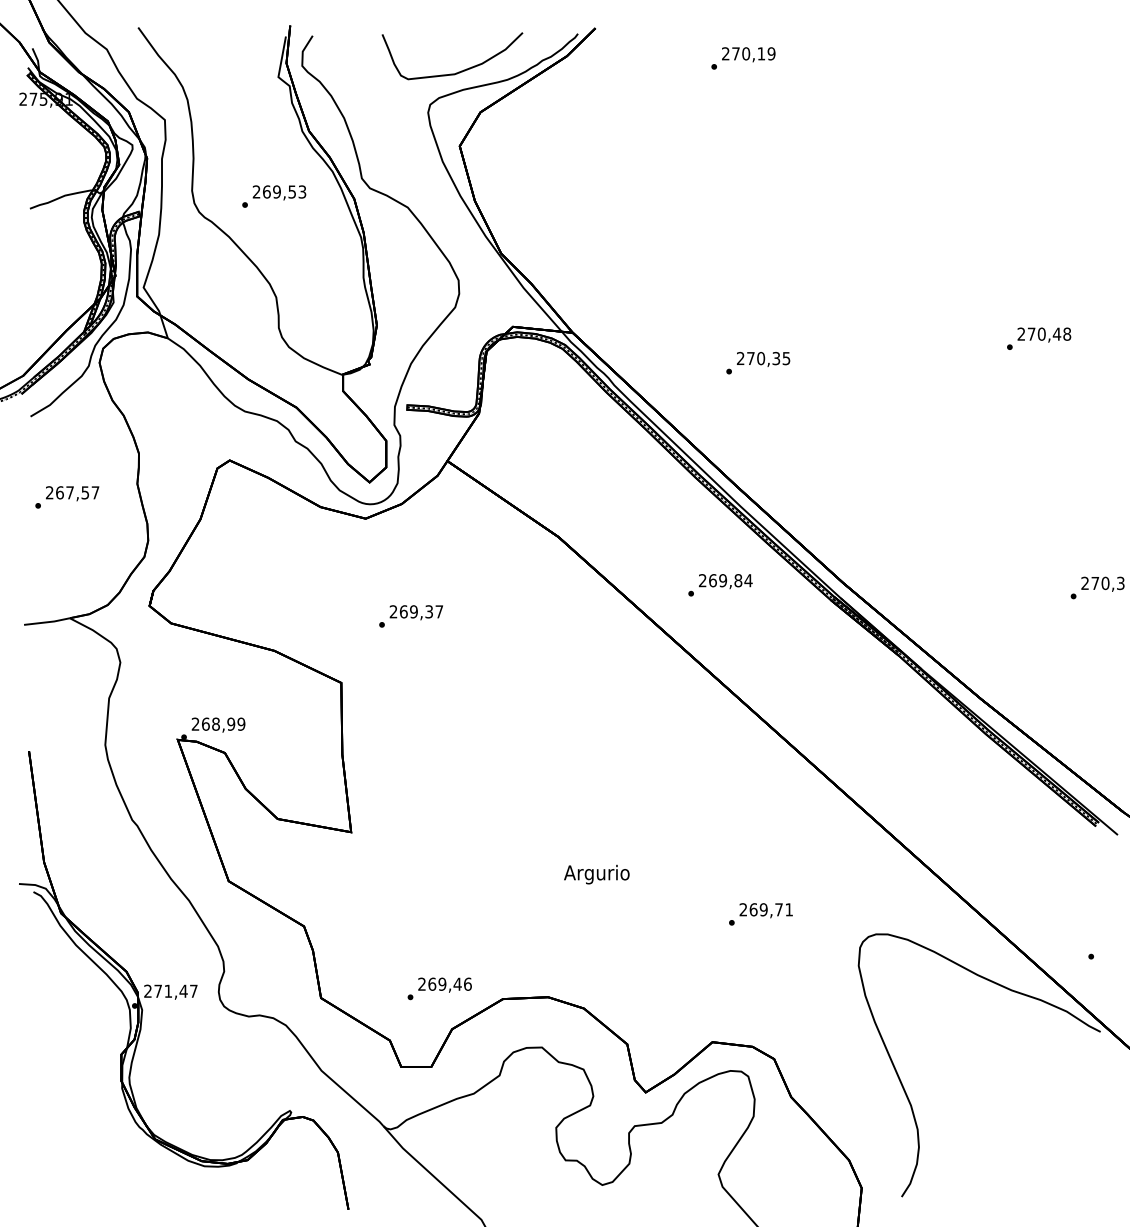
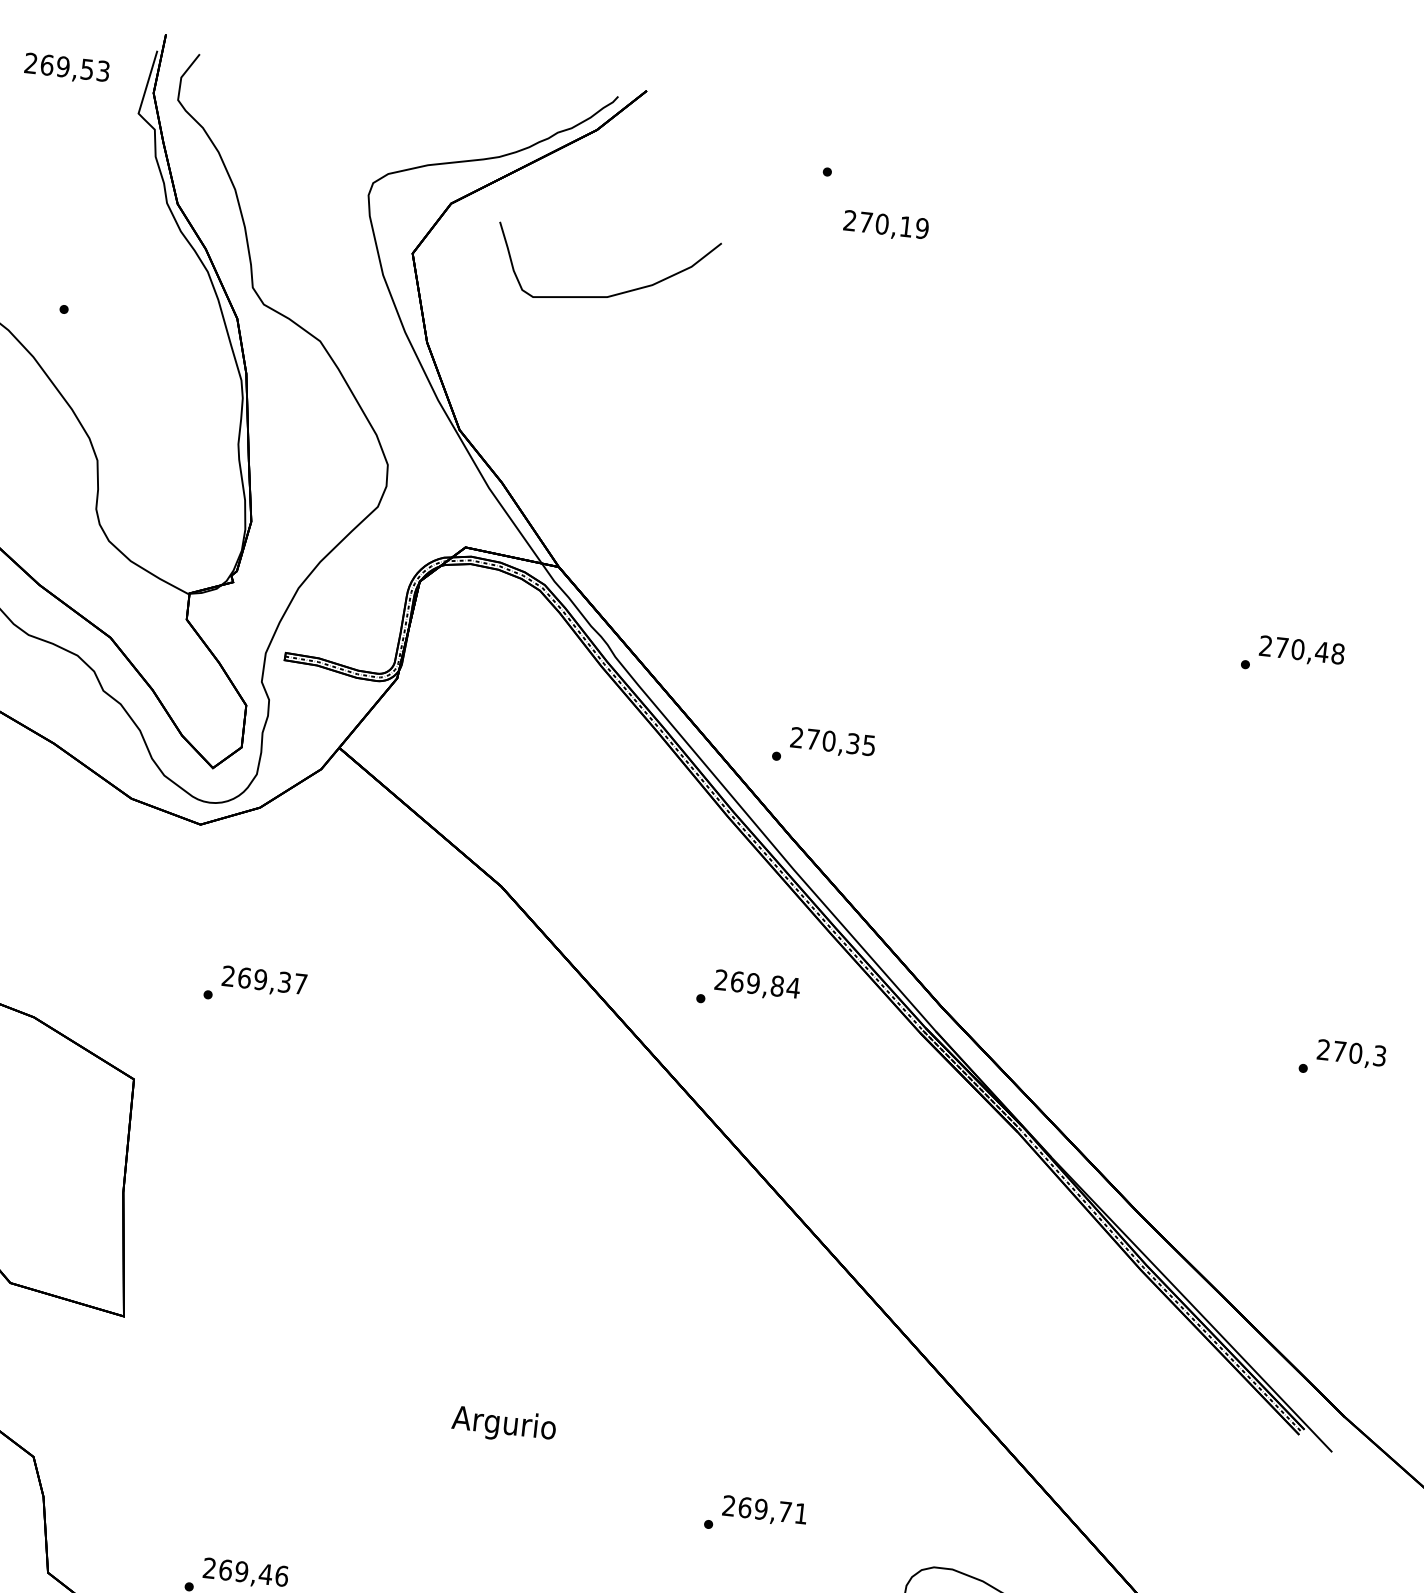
text: (748, 54) -> (885, 225), moved
curve: (458, 71) -> (613, 293), moved
text: (279, 192) -> (67, 68), moved
text: (758, 363) -> (824, 748), moved

